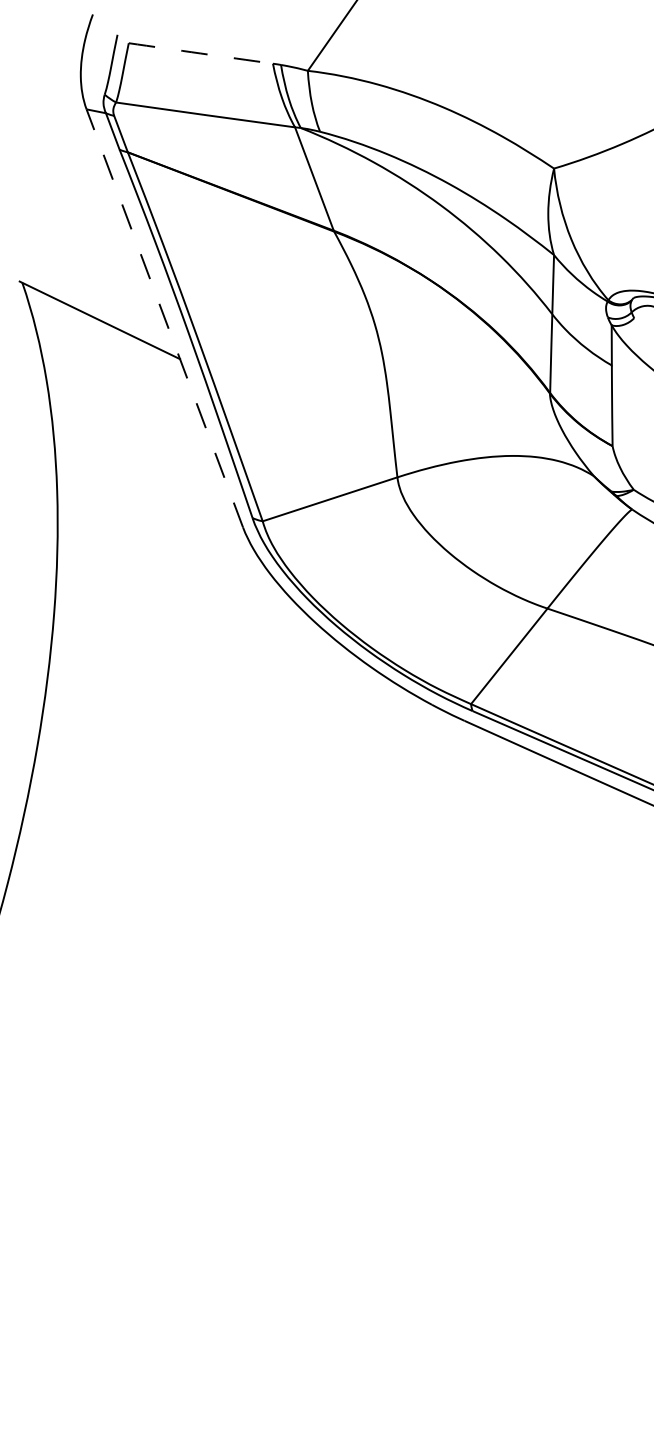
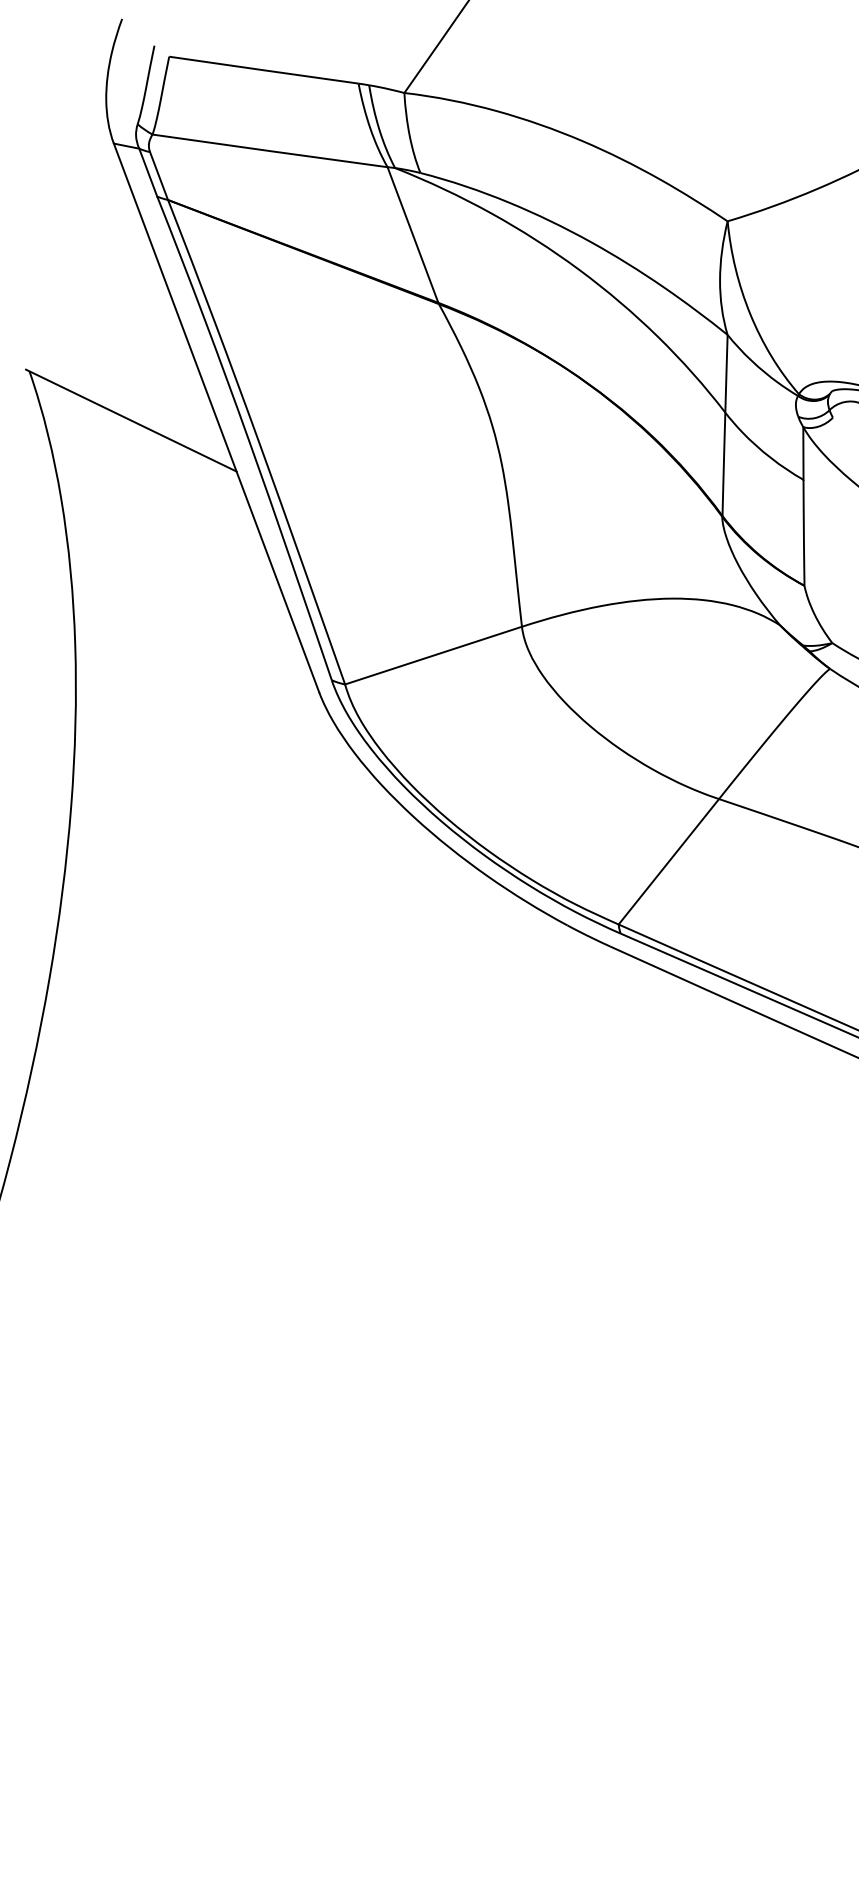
arc: (200, 53) -> (263, 70), dashed -> solid
line: (164, 317) -> (216, 416), dashed -> solid

